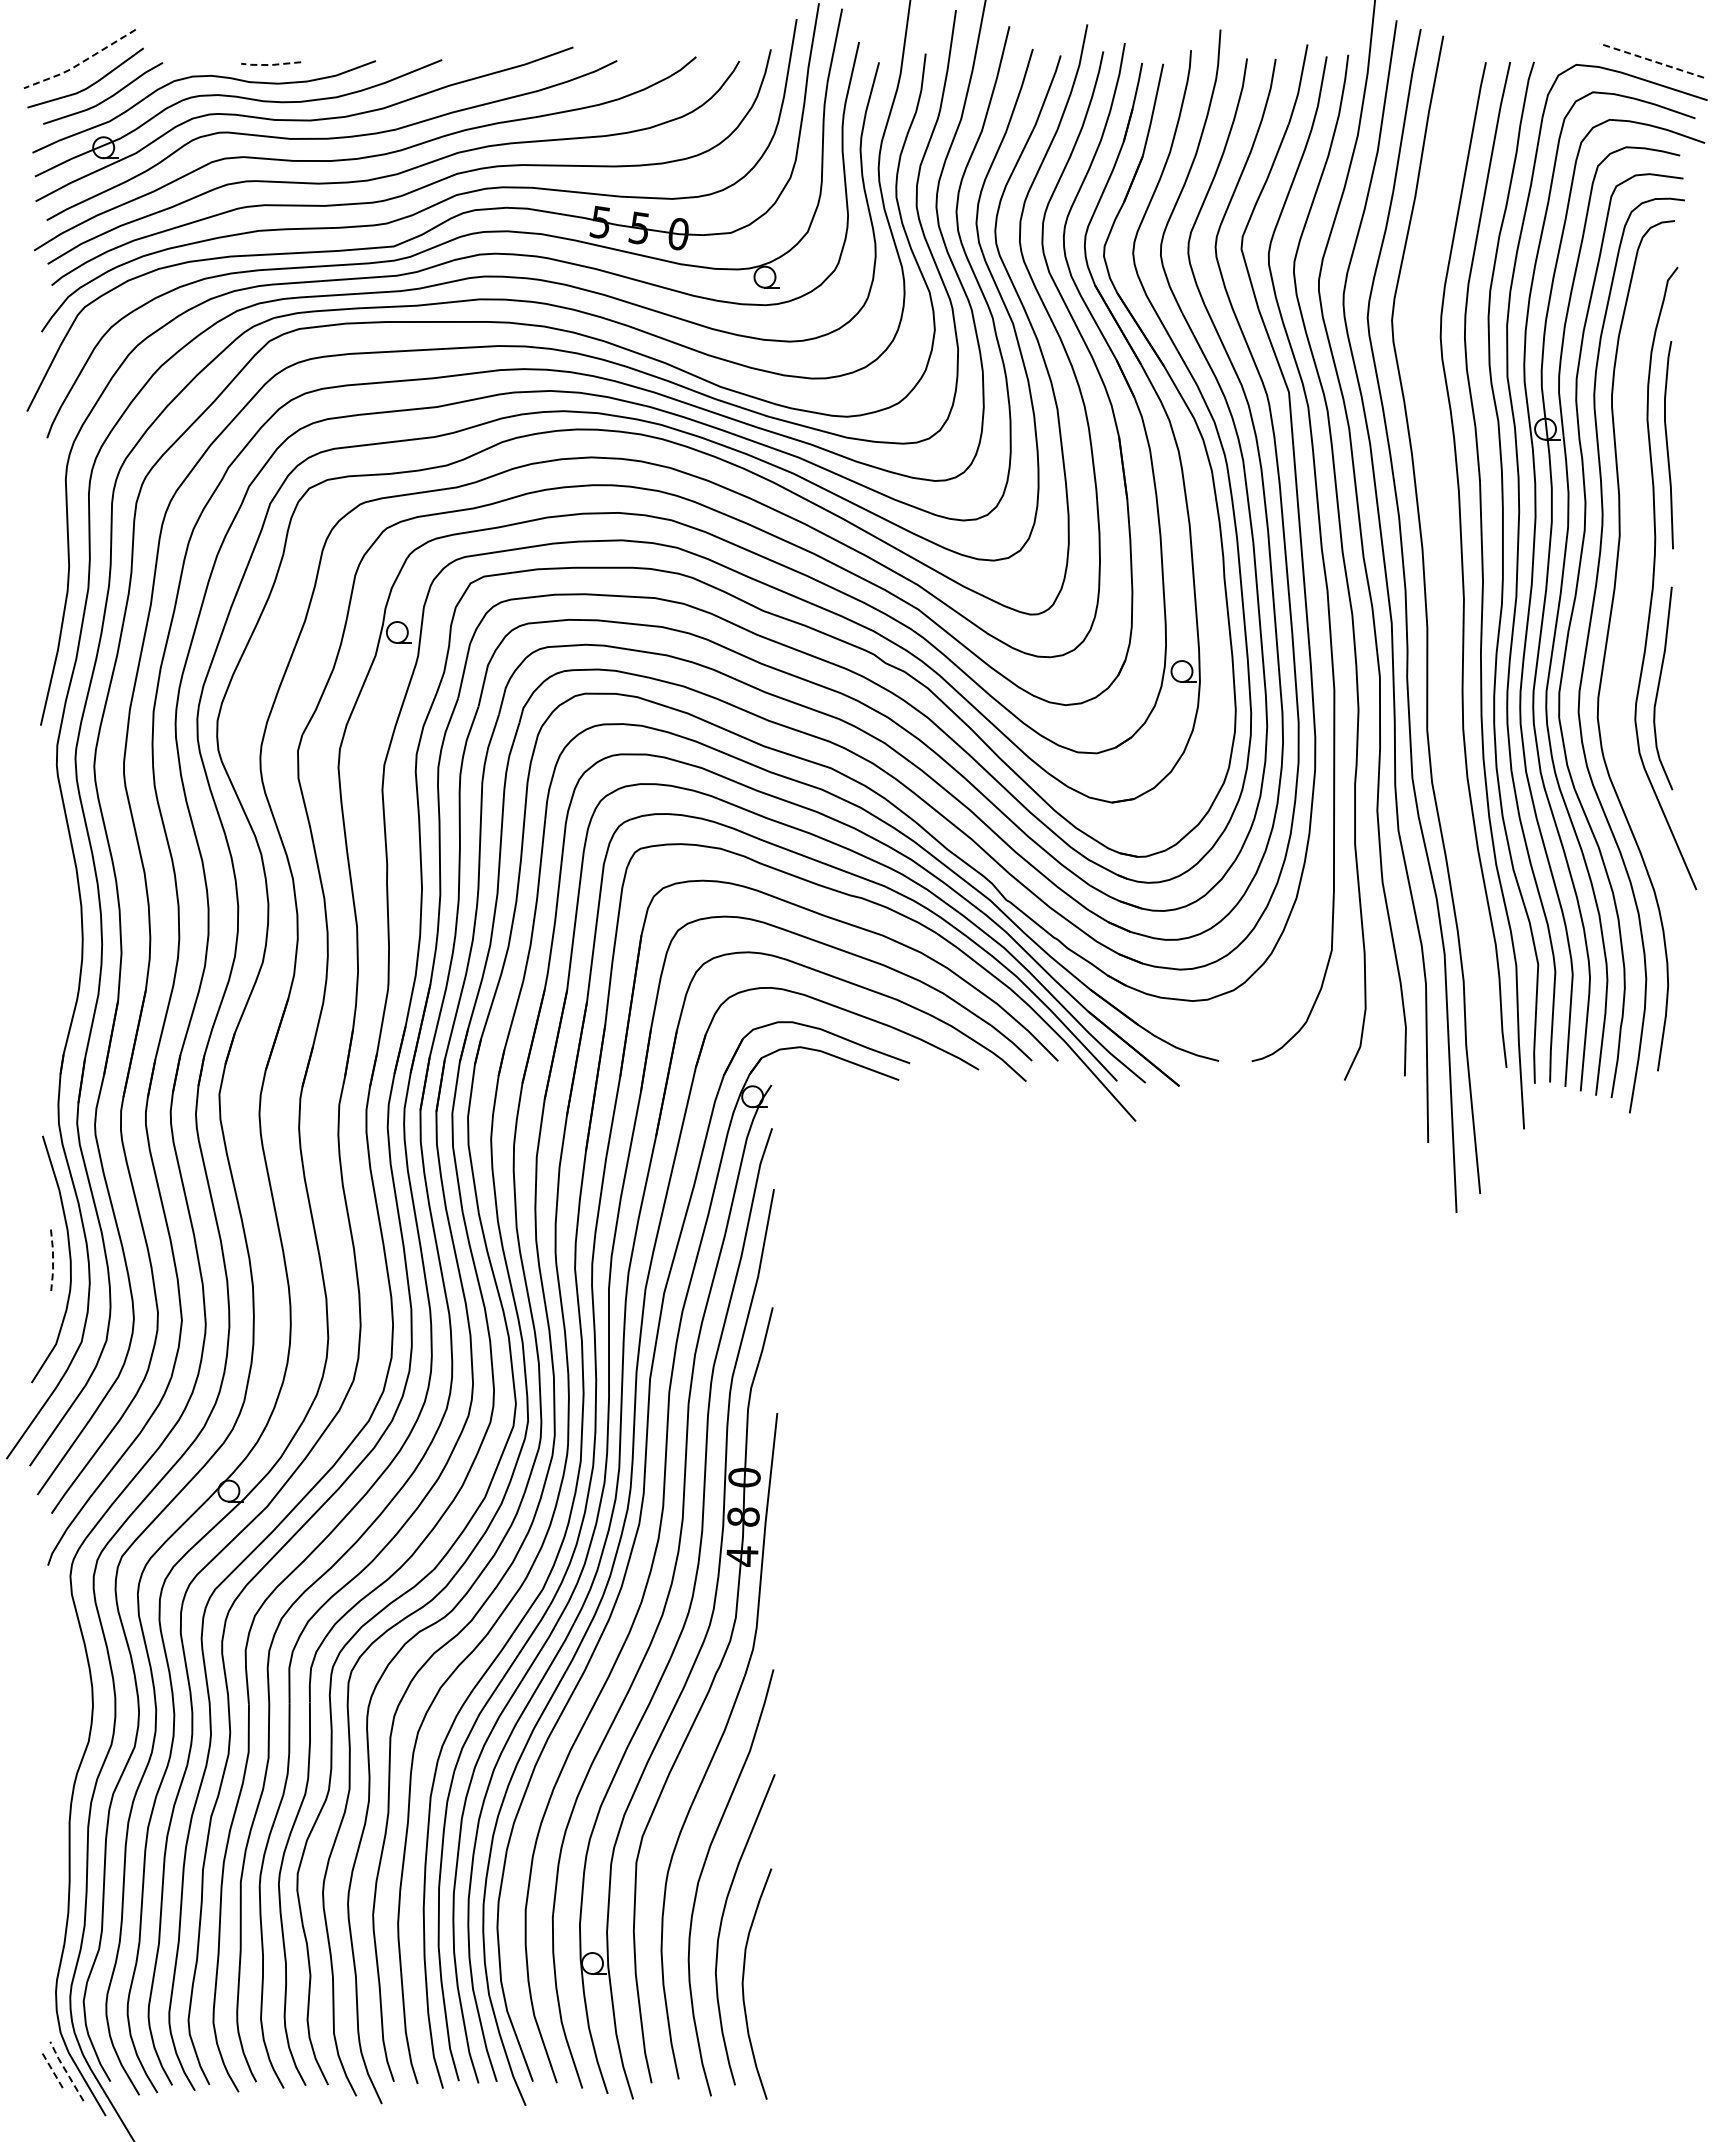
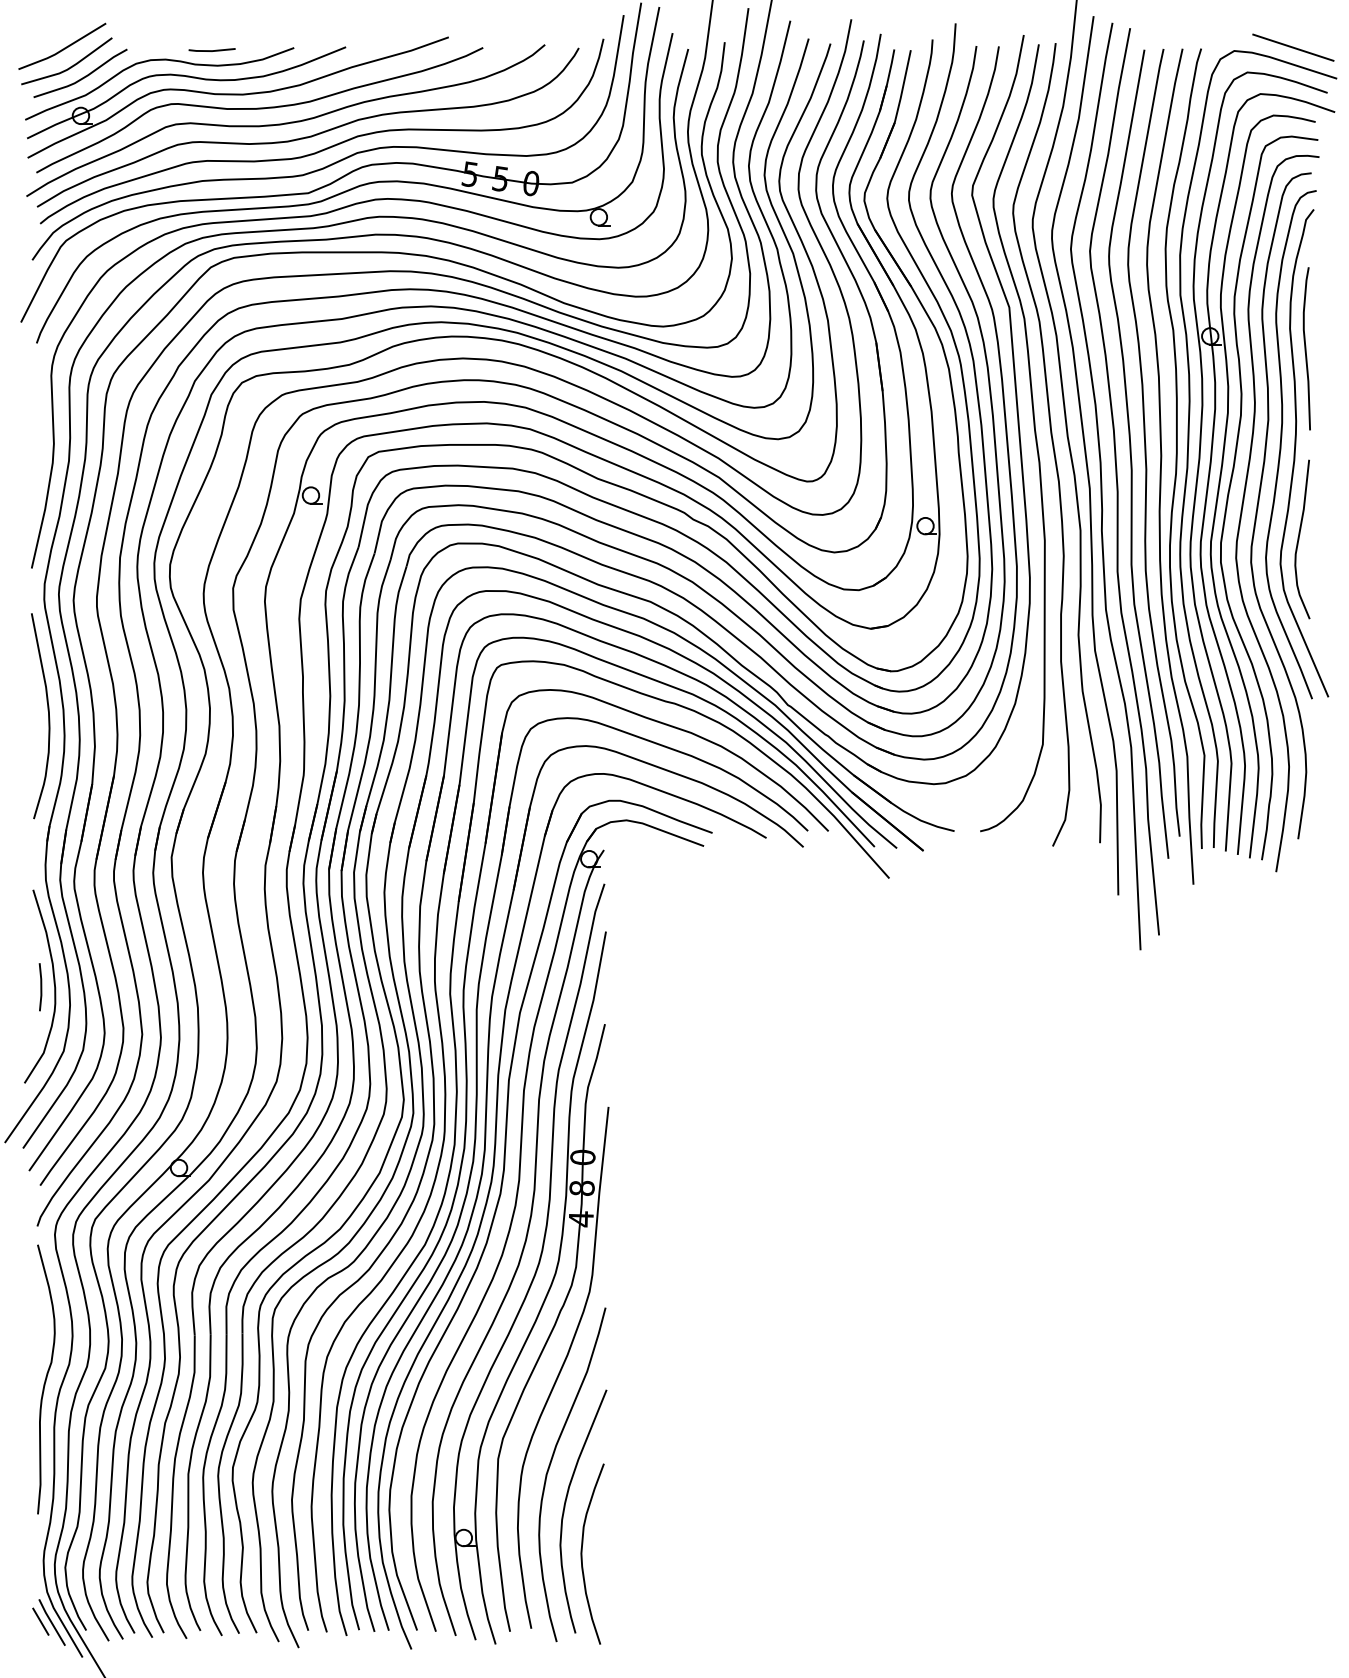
line: (1651, 60) -> (1293, 47), dashed -> solid
line: (79, 63) -> (62, 49), dashed -> solid
line: (271, 65) -> (212, 51), dashed -> solid
curve: (1636, 567) -> (1281, 444), added
curve: (1445, 580) -> (1131, 454), added
curve: (61, 909) -> (47, 712), added
line: (53, 1260) -> (41, 987), dashed -> solid
curve: (59, 1761) -> (46, 1379), added
line: (52, 2069) -> (40, 1621), dashed -> solid
line: (65, 2070) -> (51, 1621), dashed -> solid

